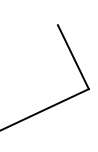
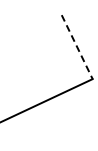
line: (73, 57) -> (77, 47), solid -> dashed

